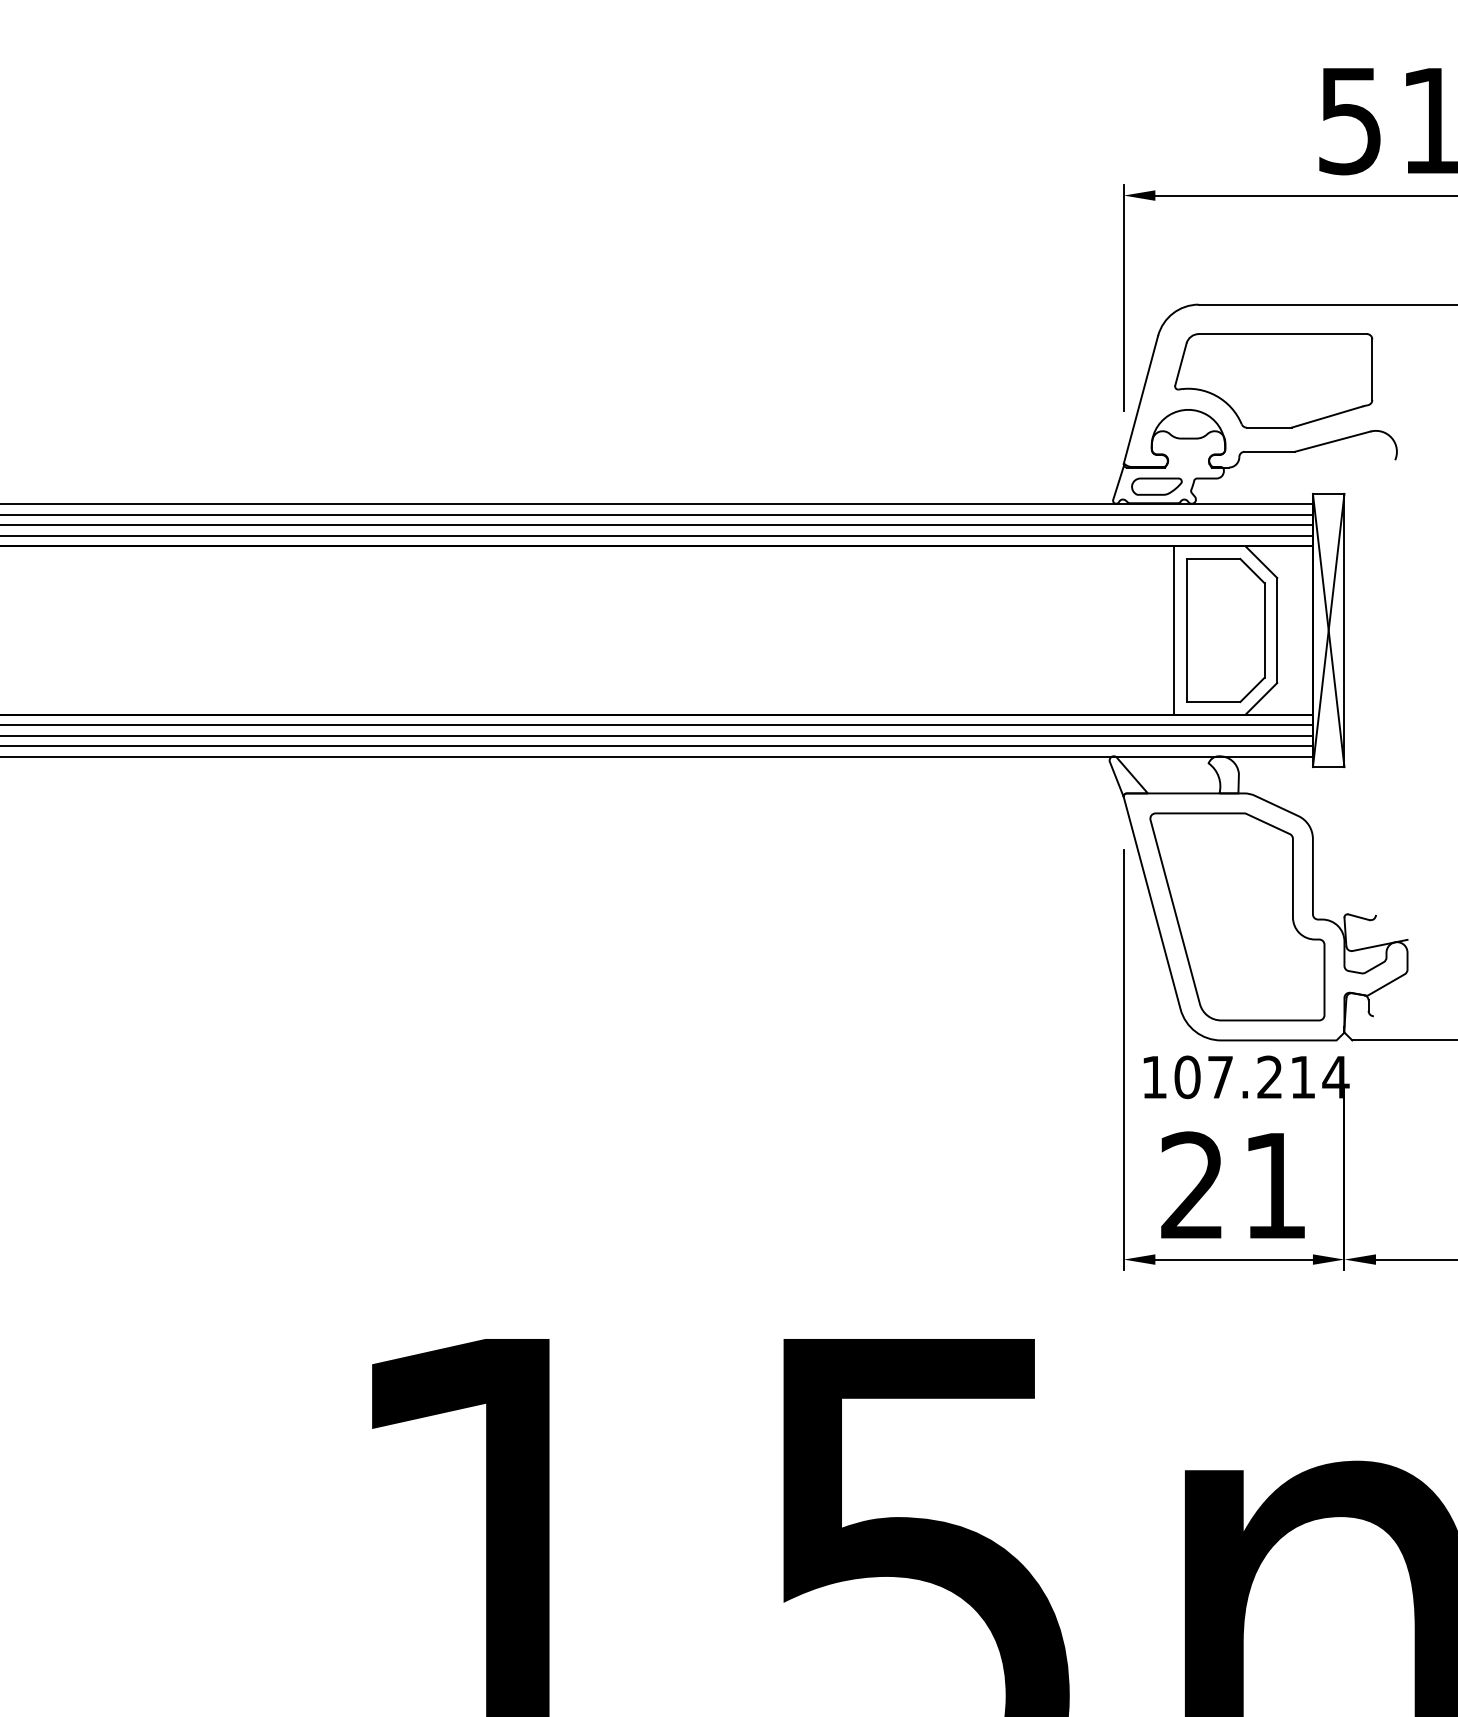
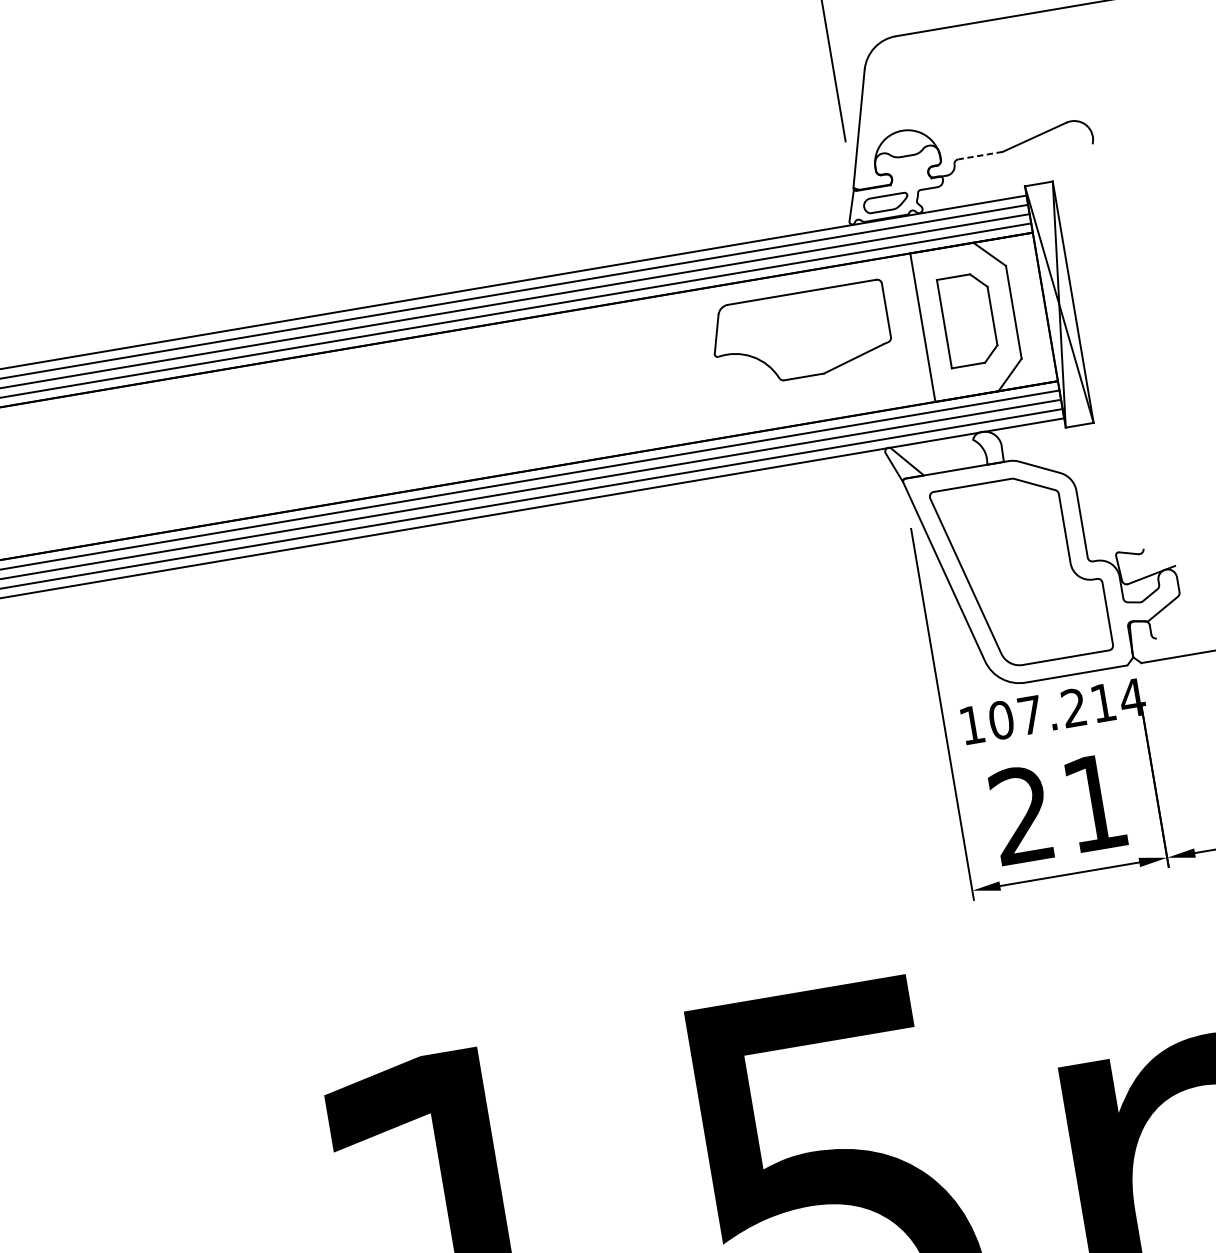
part: (1273, 380) -> (800, 334), moved
line: (1269, 451) -> (980, 155), solid -> dashed
part: (1225, 630) -> (968, 320), size x0.7

